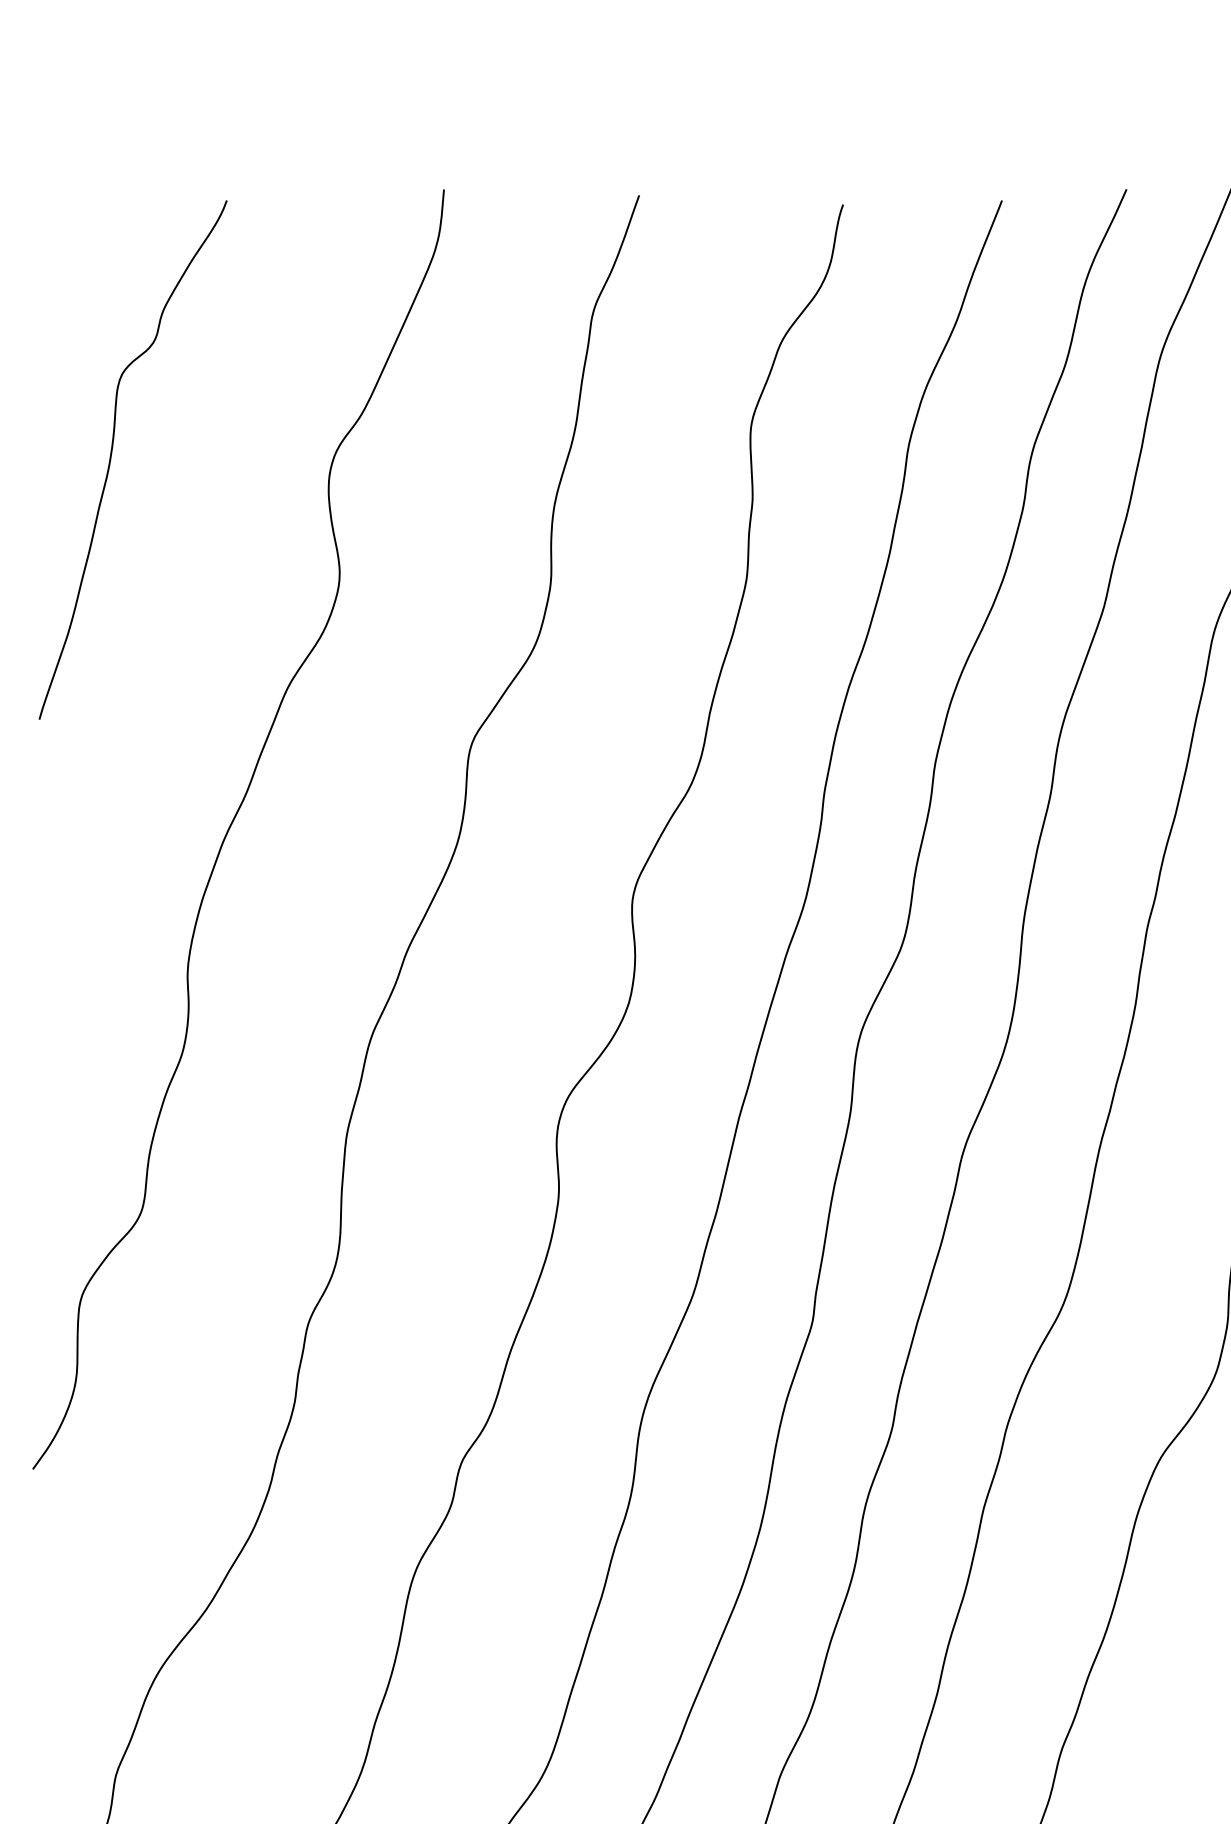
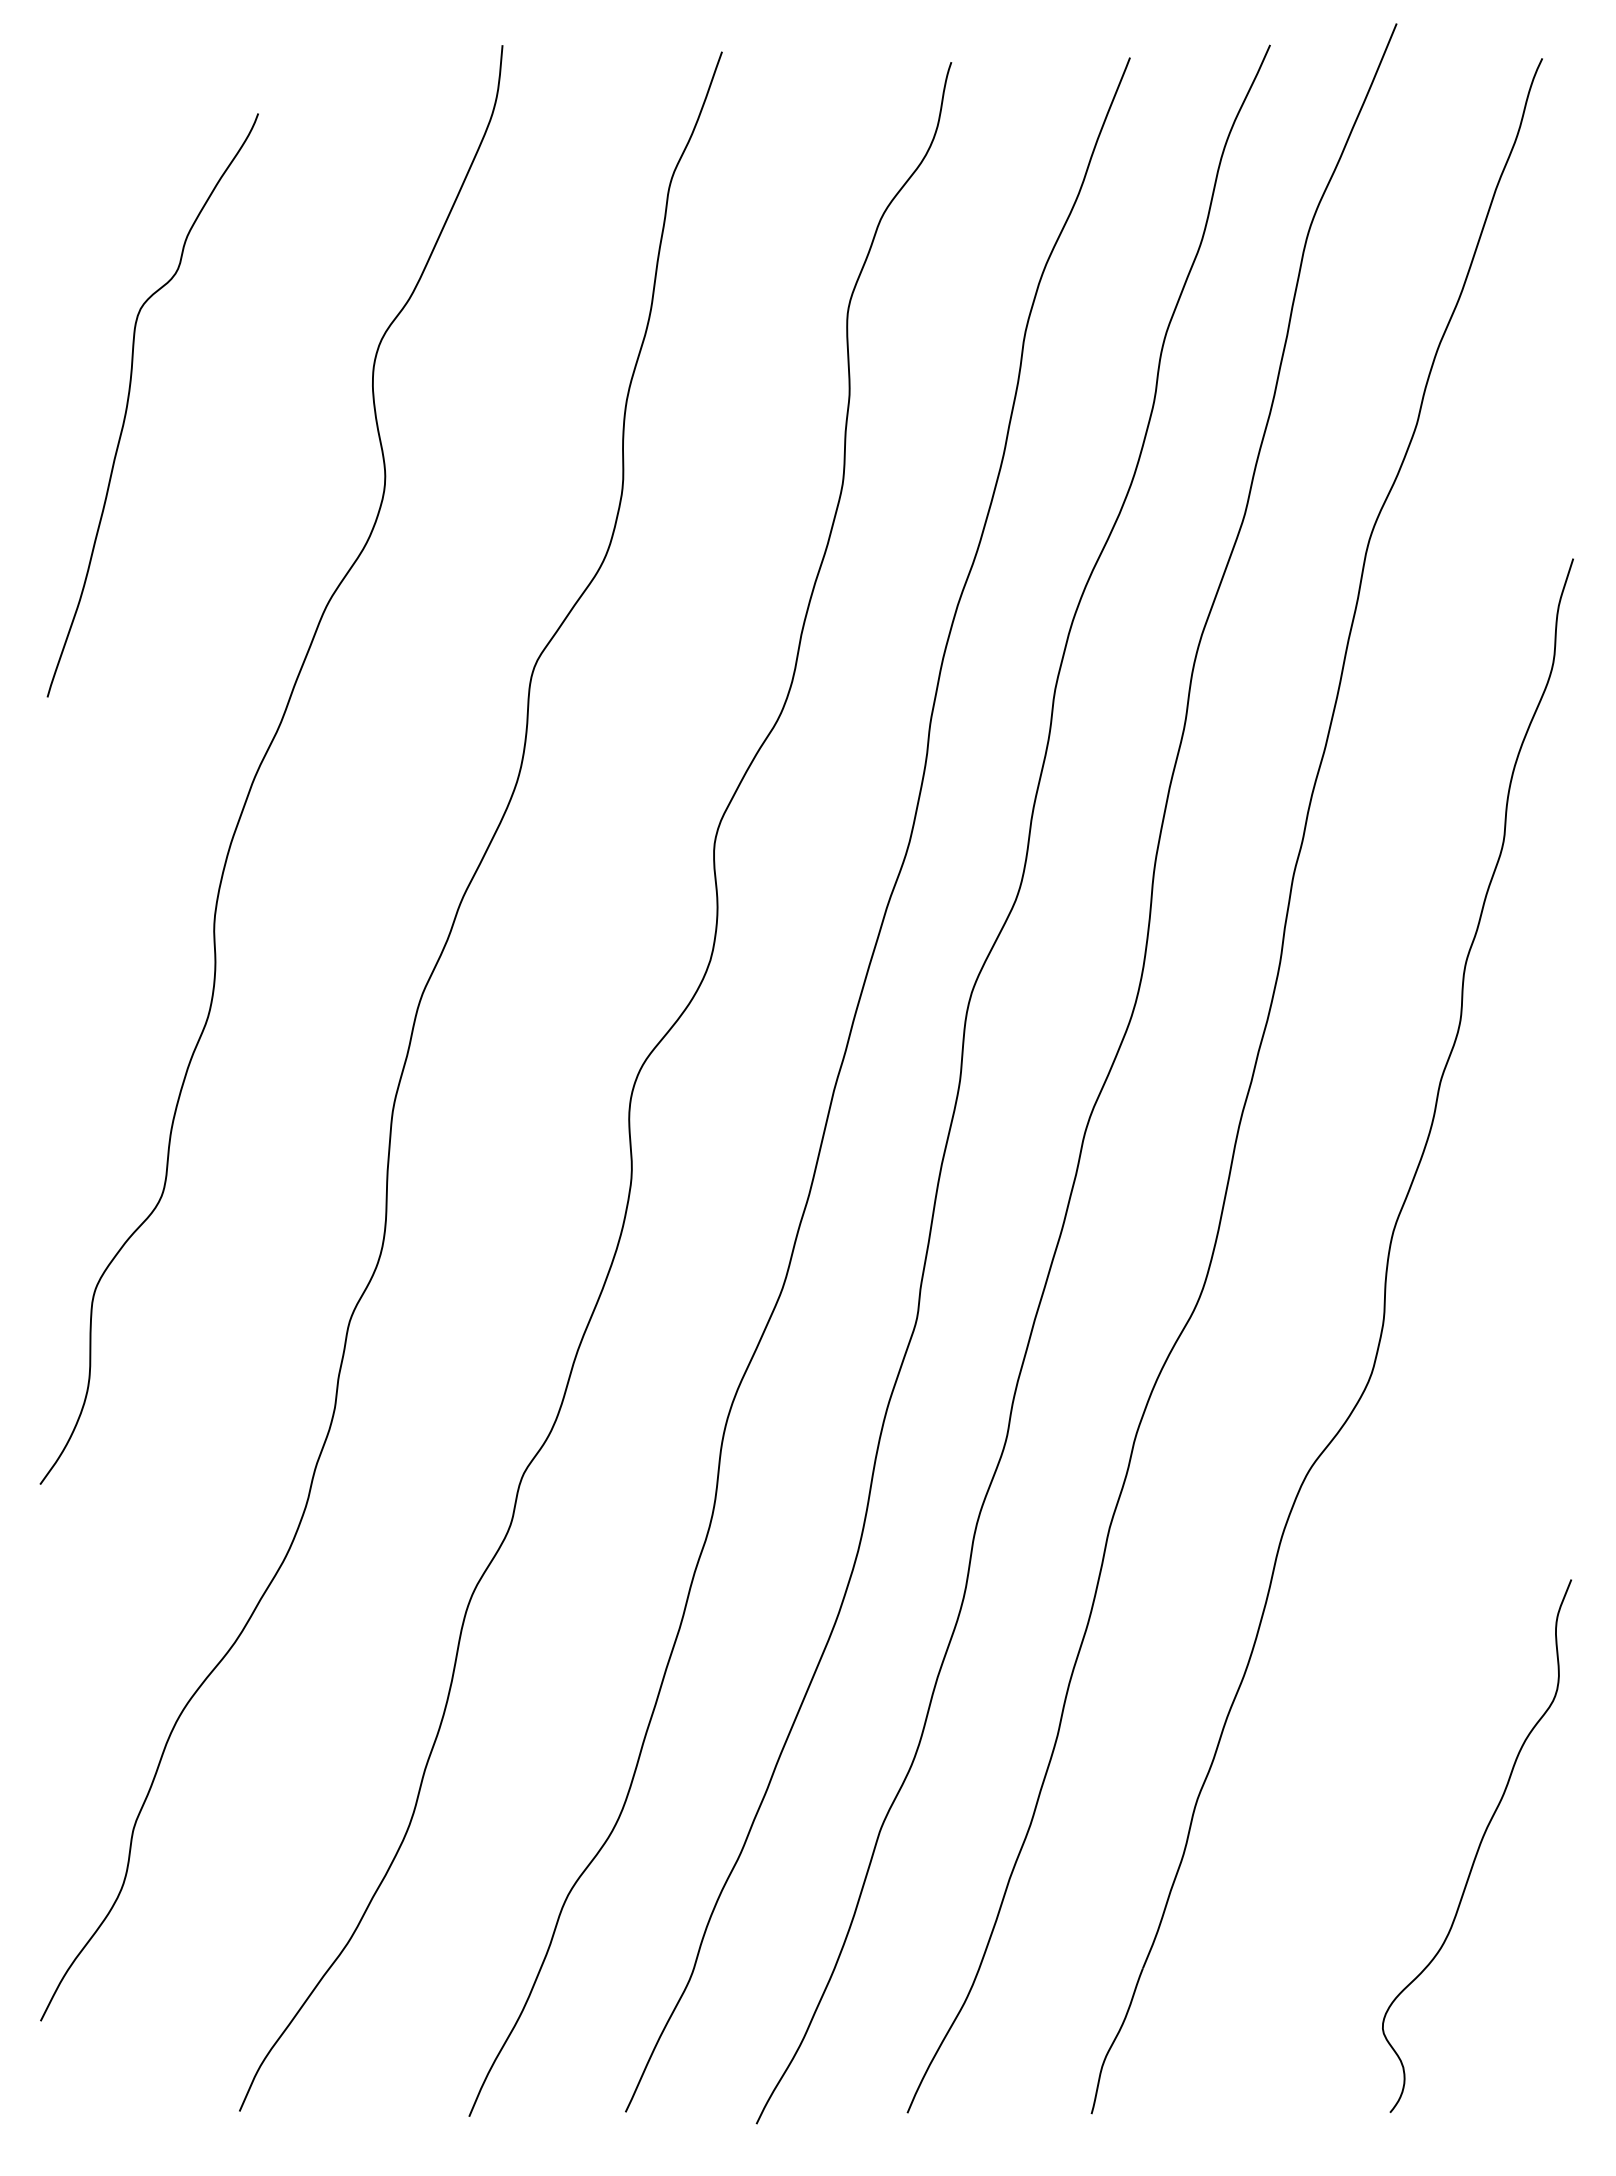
curve: (111, 460) -> (128, 405), moved

